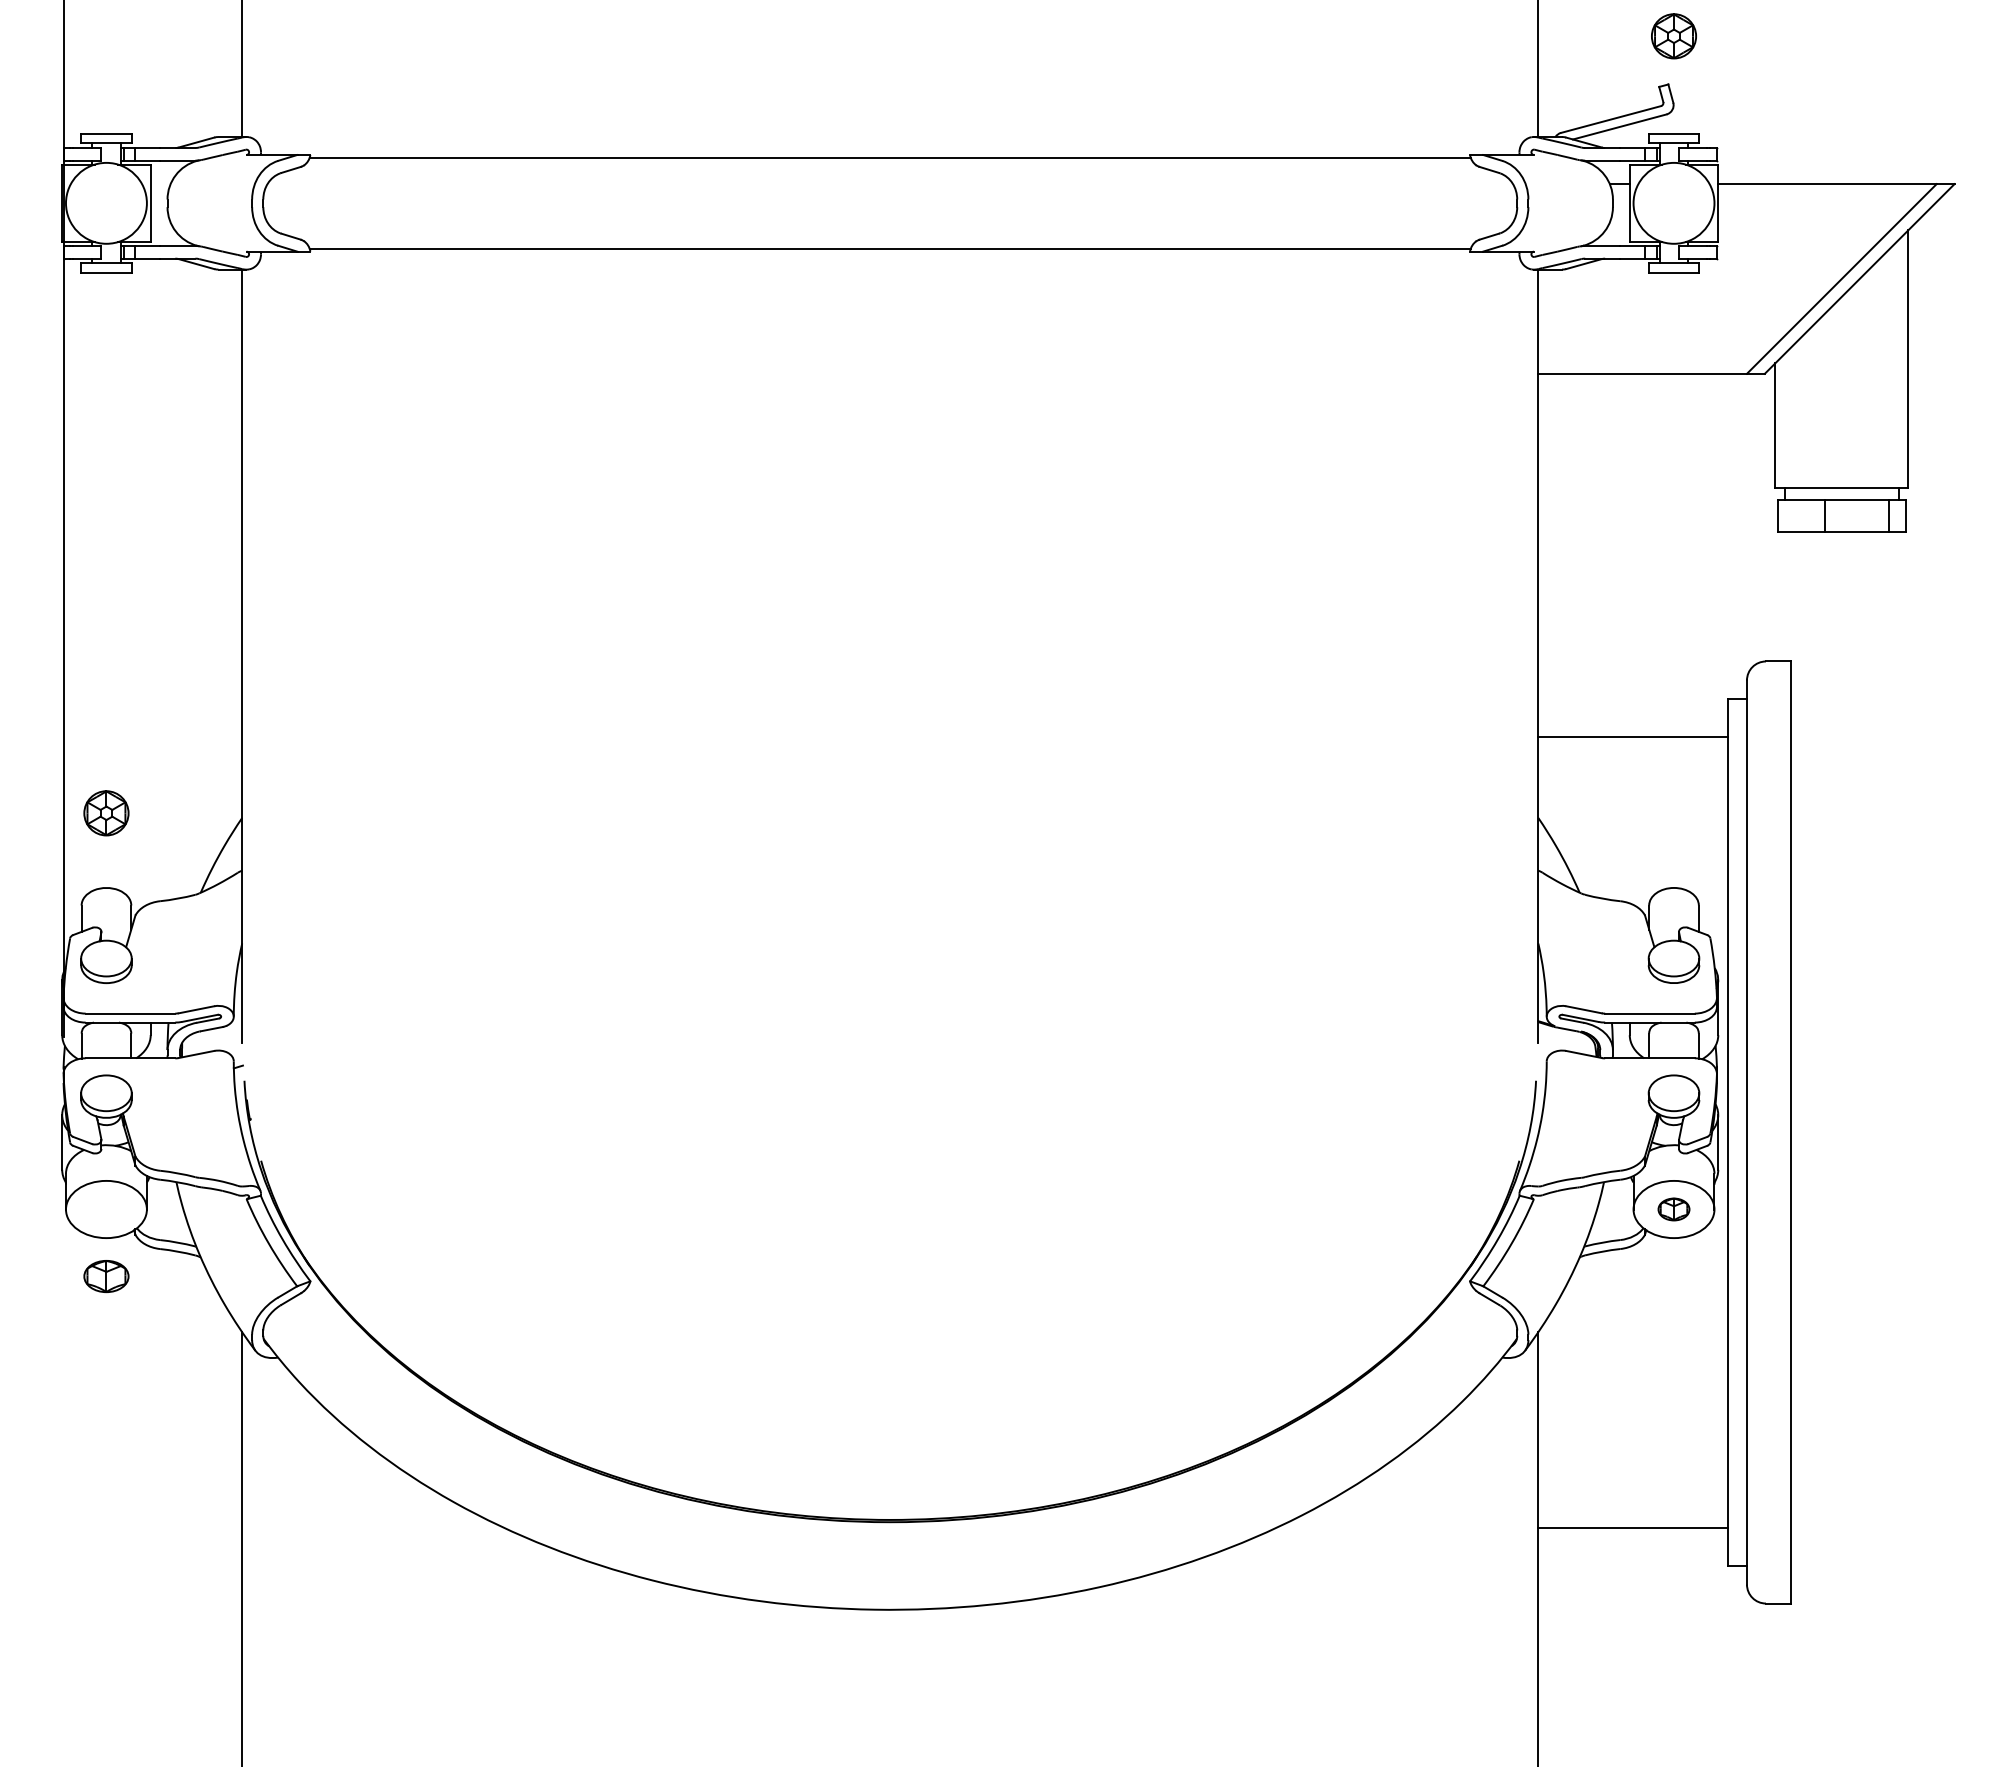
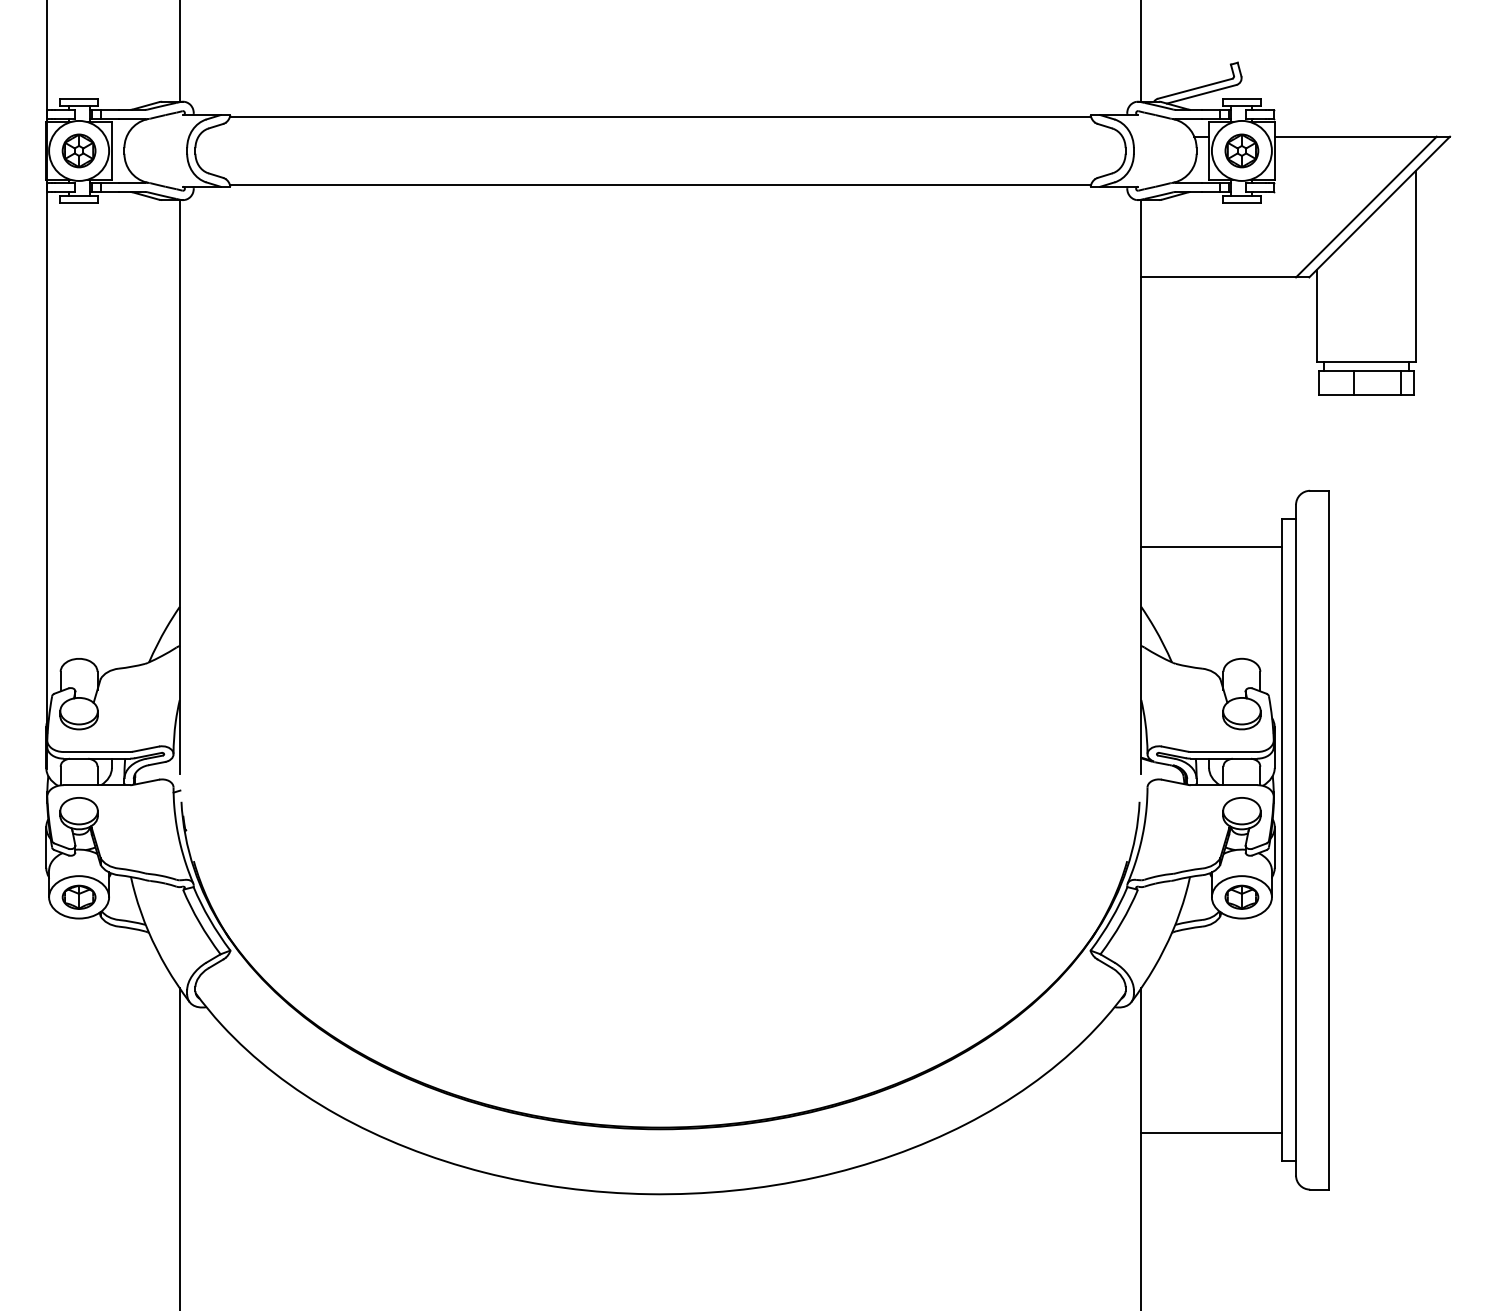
part: (1673, 36) -> (1241, 151), moved
part: (106, 813) -> (79, 151), moved
part: (1673, 1209) -> (1241, 897), size x1.43
part: (106, 1276) -> (79, 897), moved

